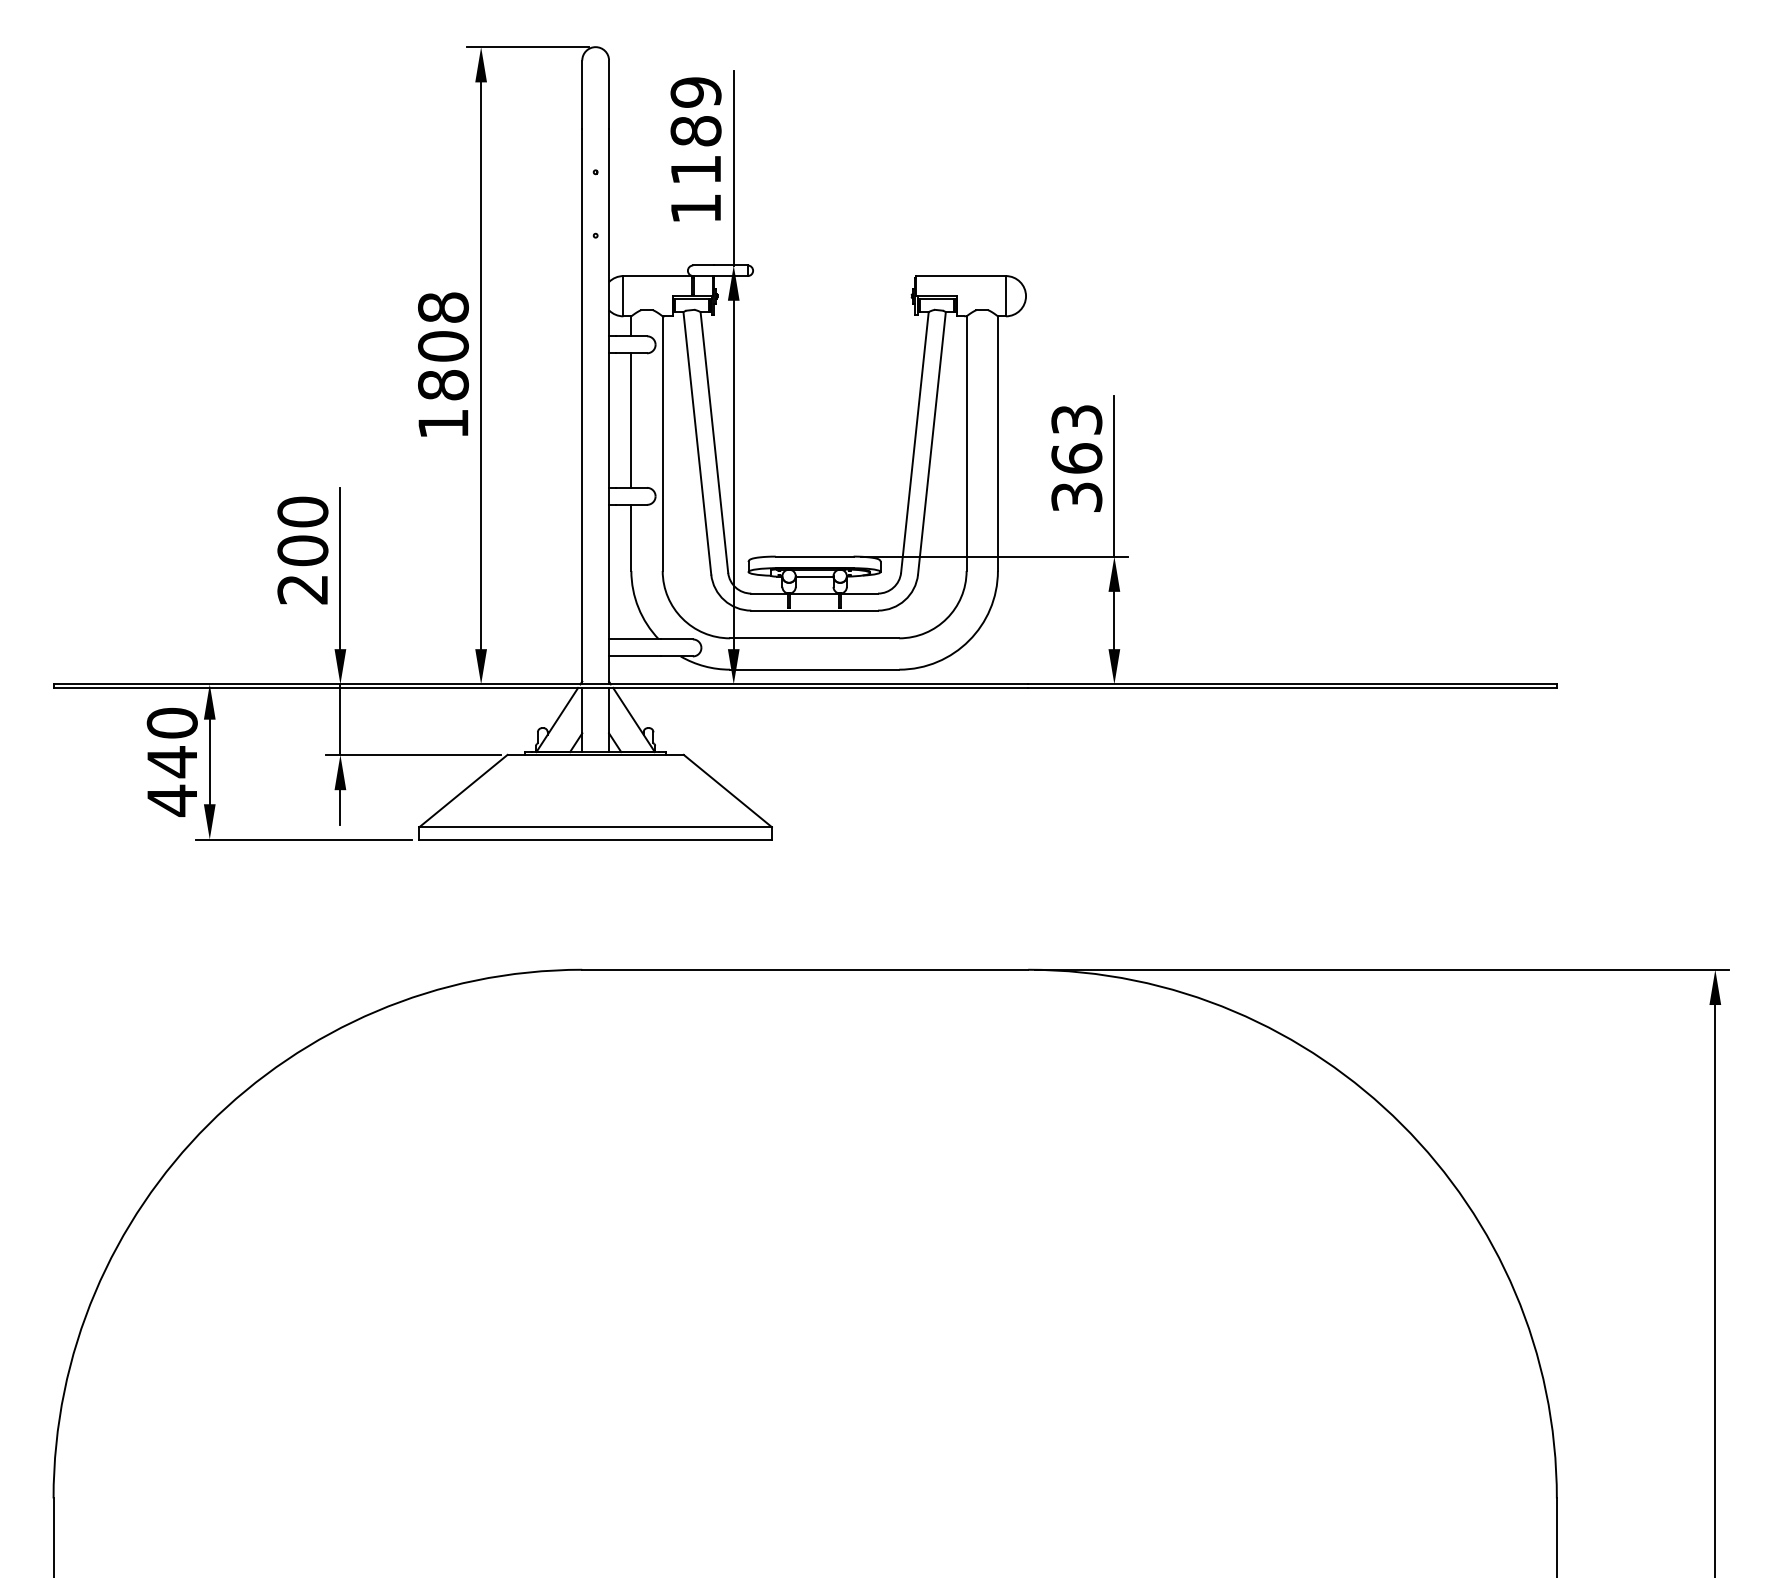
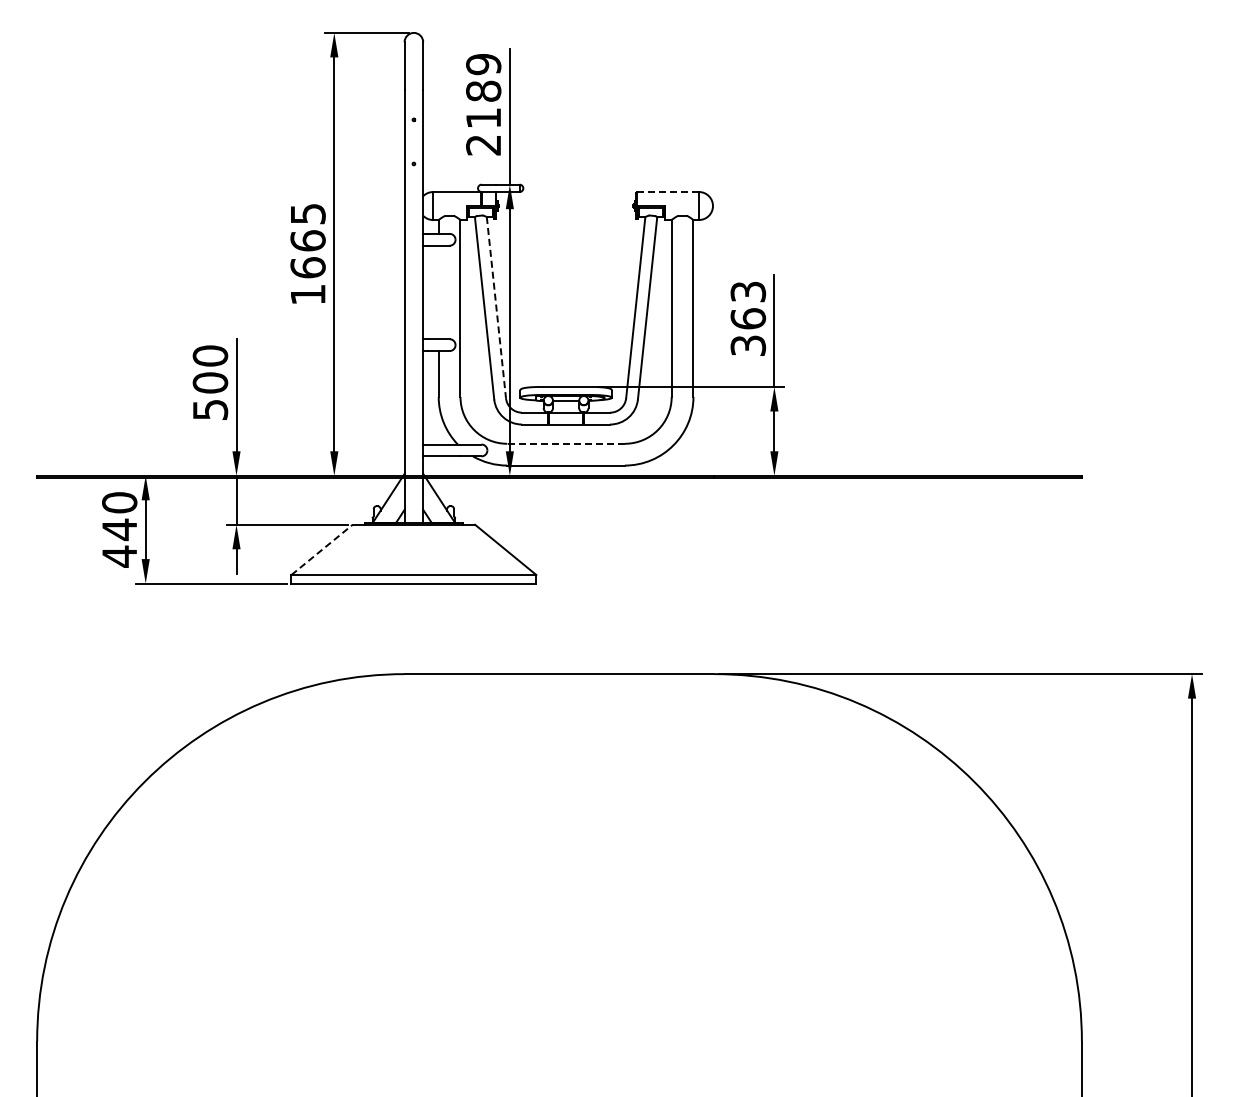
text: (695, 209) -> (483, 145), 1189 -> 2189
line: (960, 276) -> (667, 192), solid -> dashed
text: (442, 345) -> (307, 240), 1808 -> 1665
line: (631, 420) -> (438, 292), removed
line: (714, 443) -> (496, 308), solid -> dashed
text: (302, 590) -> (210, 410), 200 -> 500
line: (815, 637) -> (566, 443), solid -> dashed
line: (464, 790) -> (322, 549), solid -> dashed

